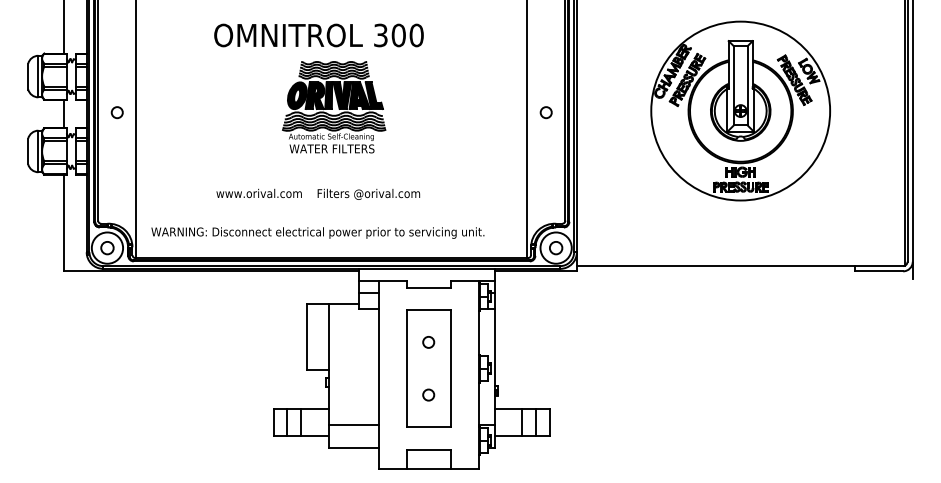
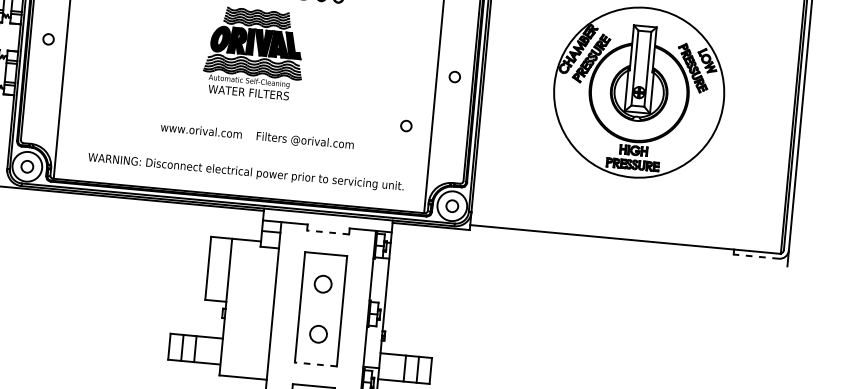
circle: (499, 168) -> (405, 125), added
text: (318, 193) -> (257, 135), moved
text: (317, 232) -> (245, 172), moved
line: (879, 271) -> (756, 256), solid -> dashed
line: (428, 287) -> (327, 232), solid -> dashed
circle: (428, 342) -> (323, 284), size x1.6
circle: (428, 394) -> (318, 333), size x1.6
line: (353, 424) -> (244, 355), removed
line: (428, 426) -> (315, 363), solid -> dashed

